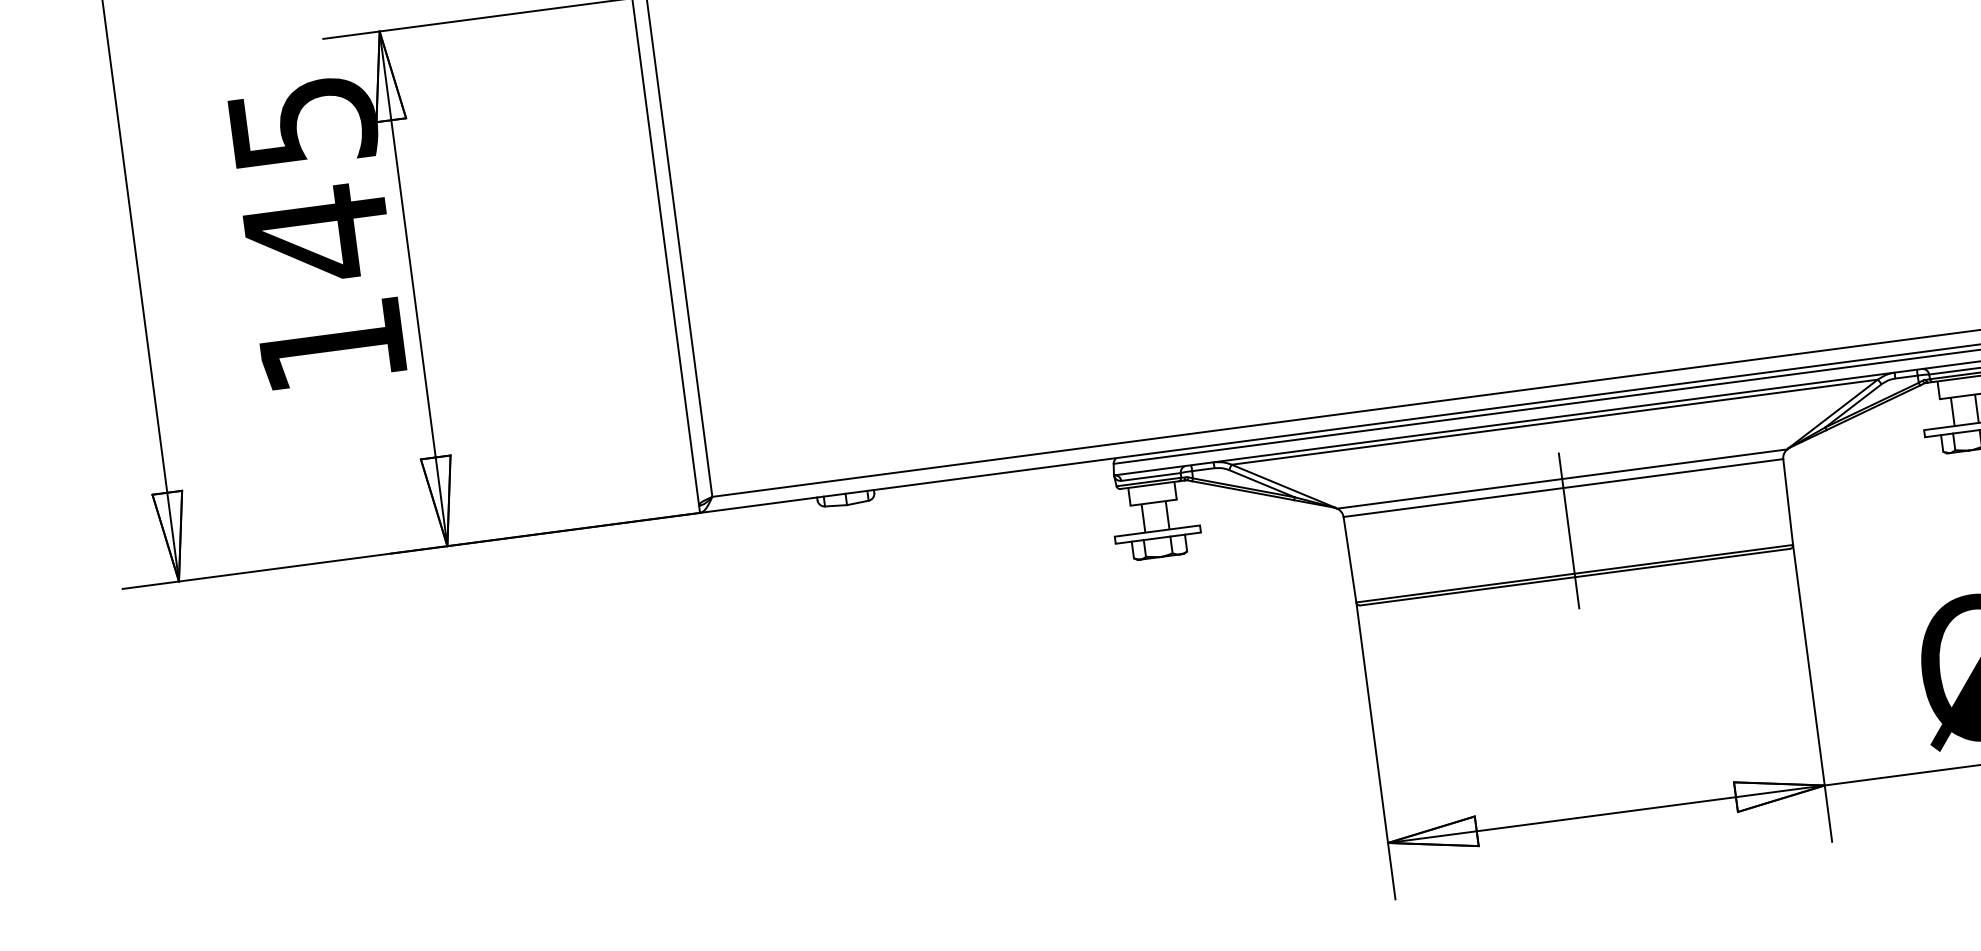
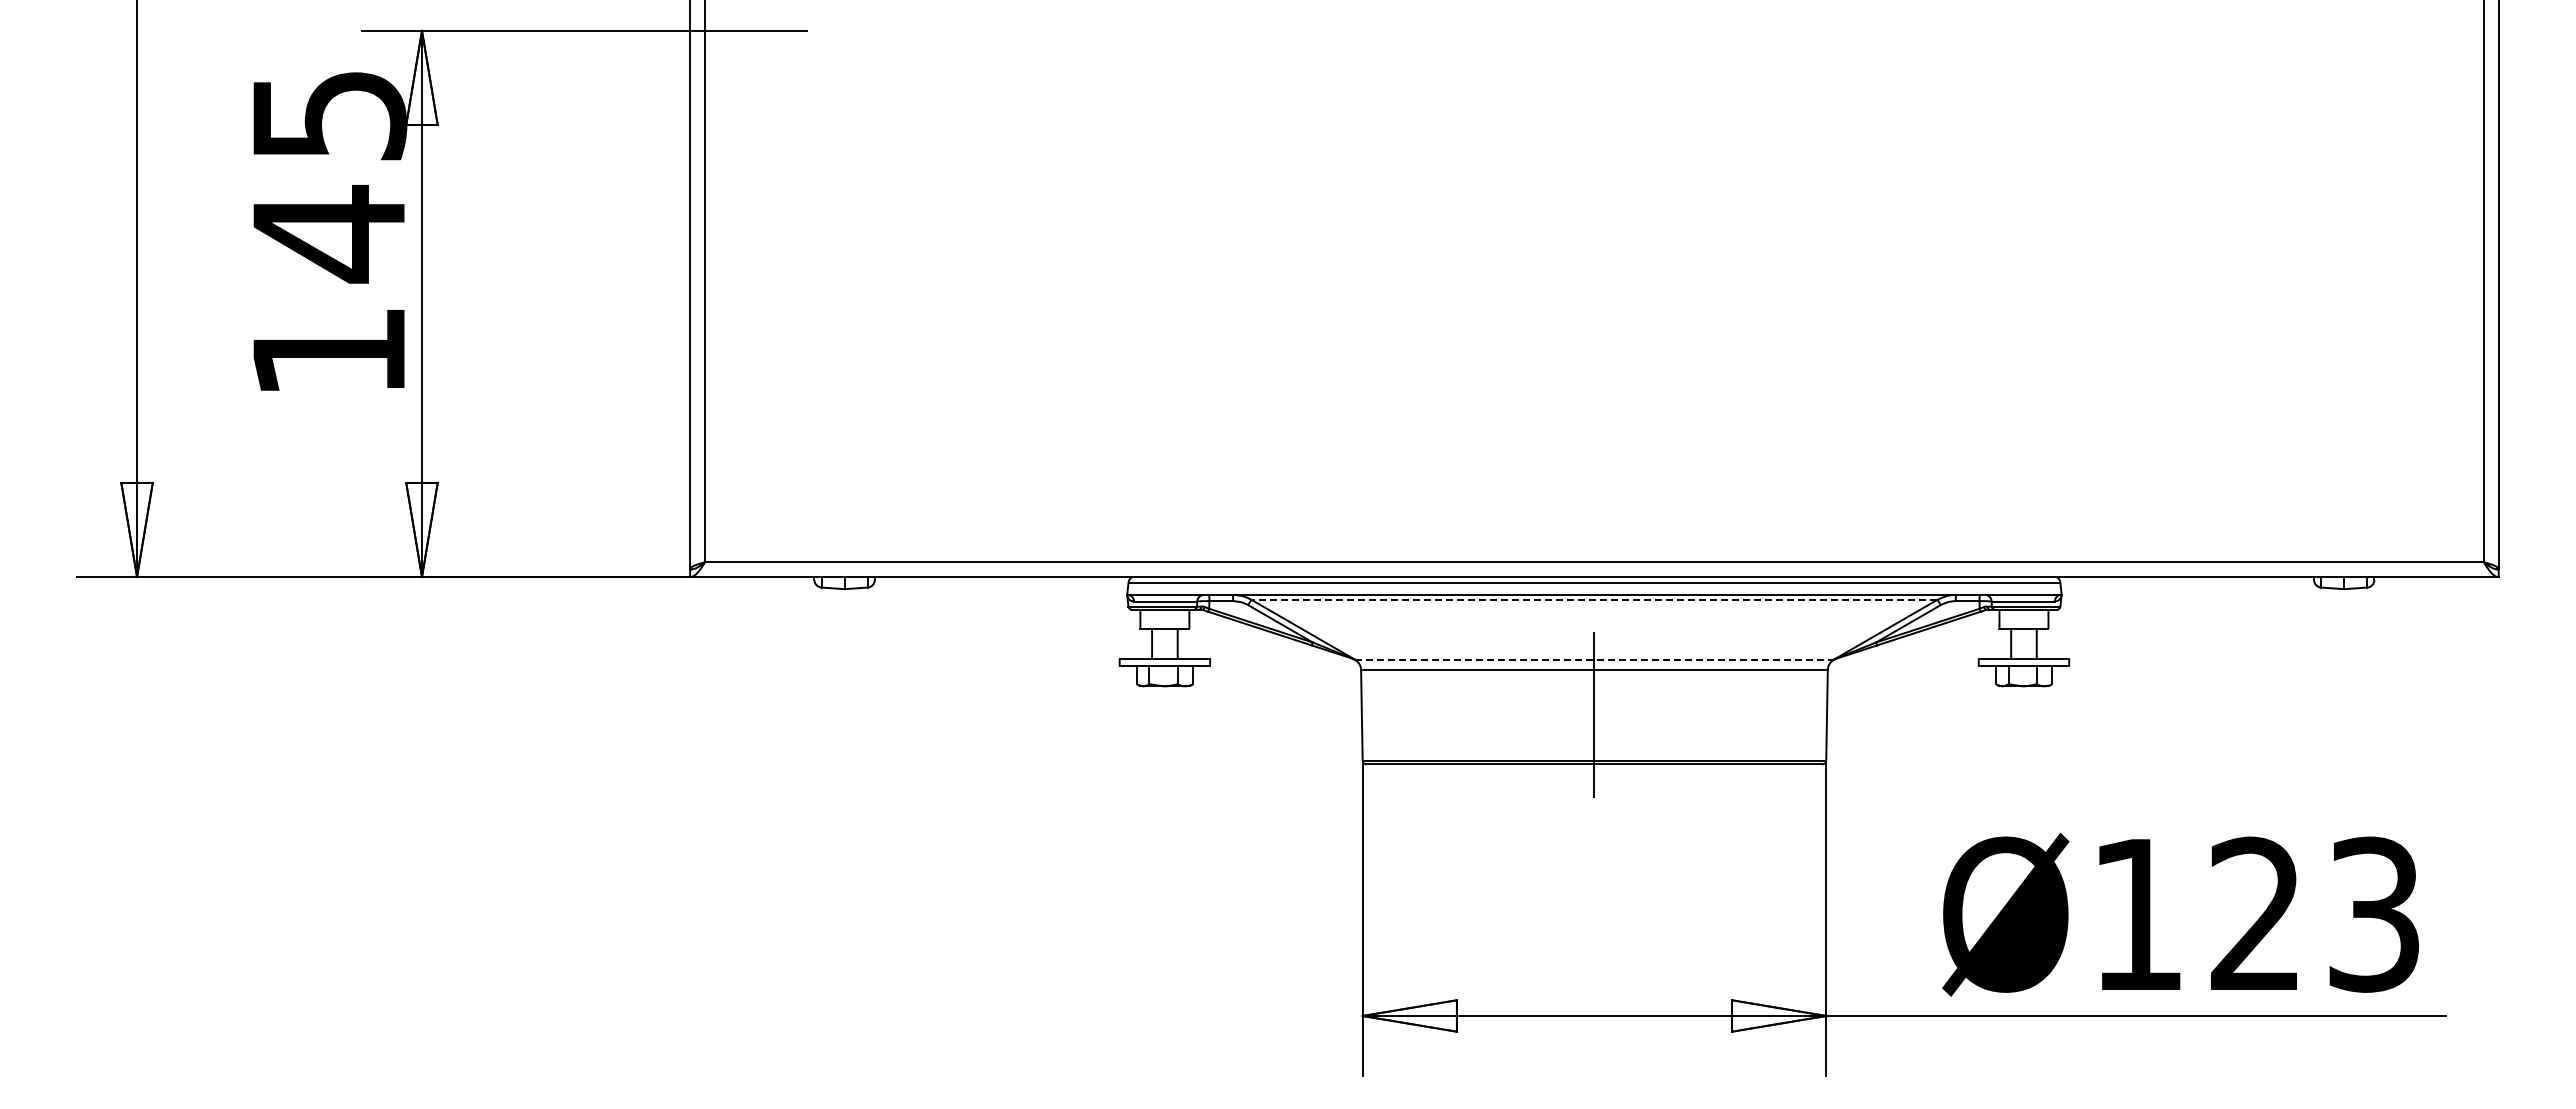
line: (1554, 421) -> (1594, 599), solid -> dashed
line: (1562, 479) -> (1594, 660), solid -> dashed

